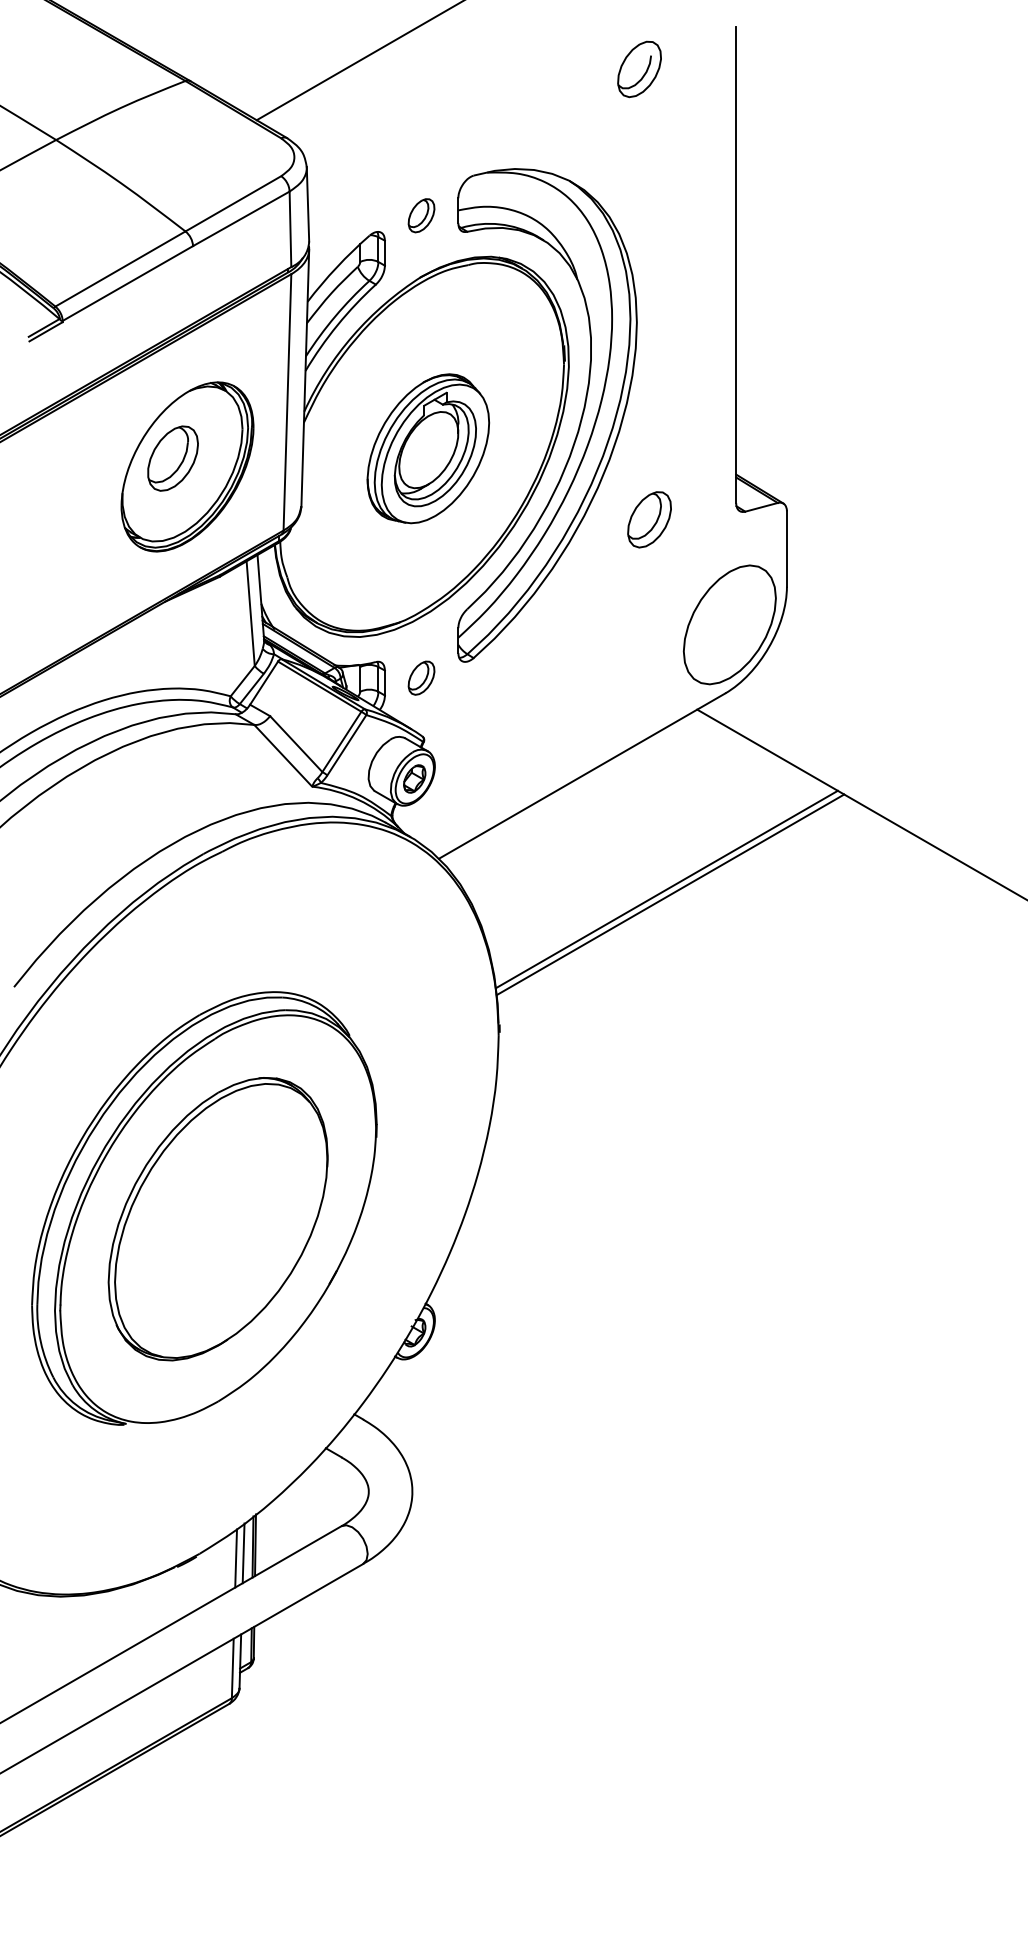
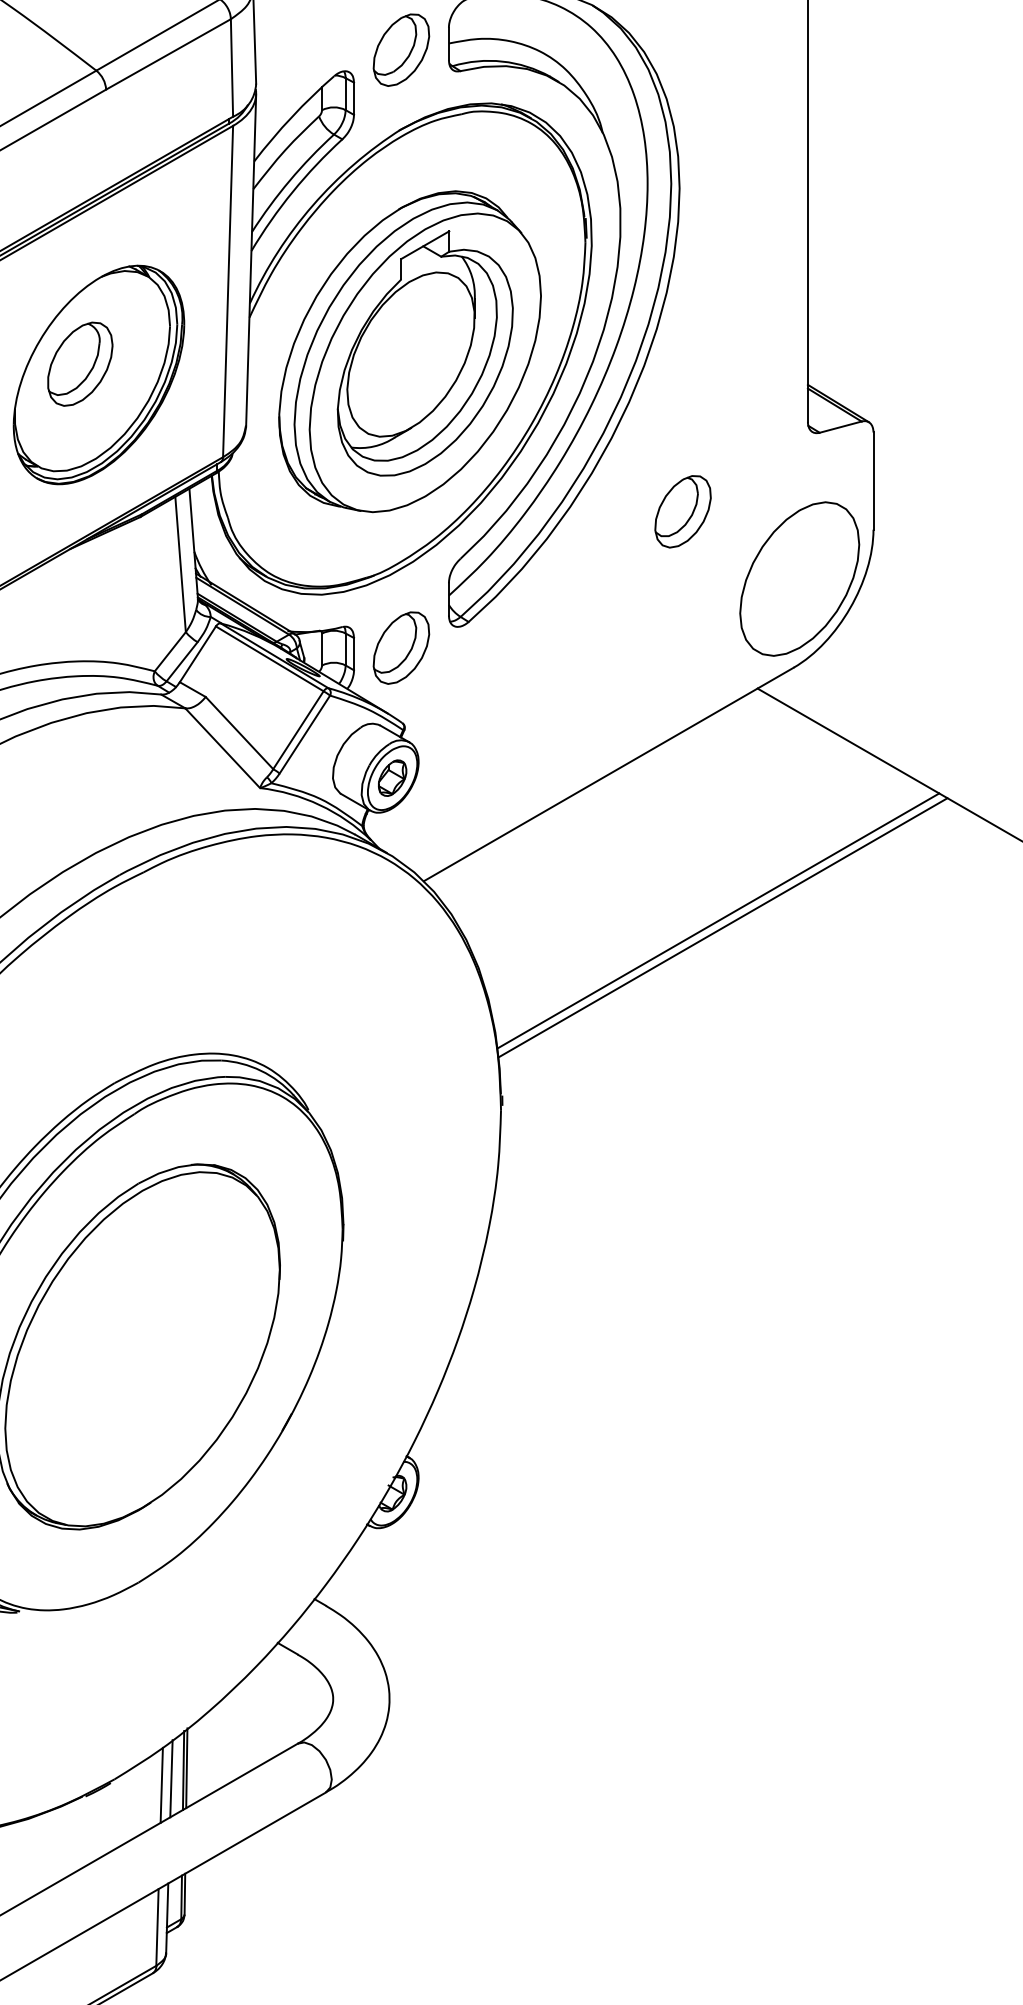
part: (421, 215) -> (401, 50), size x1.67
part: (428, 448) -> (410, 351), size x1.67
part: (649, 519) -> (682, 511), moved
part: (421, 677) -> (401, 647), size x1.67

